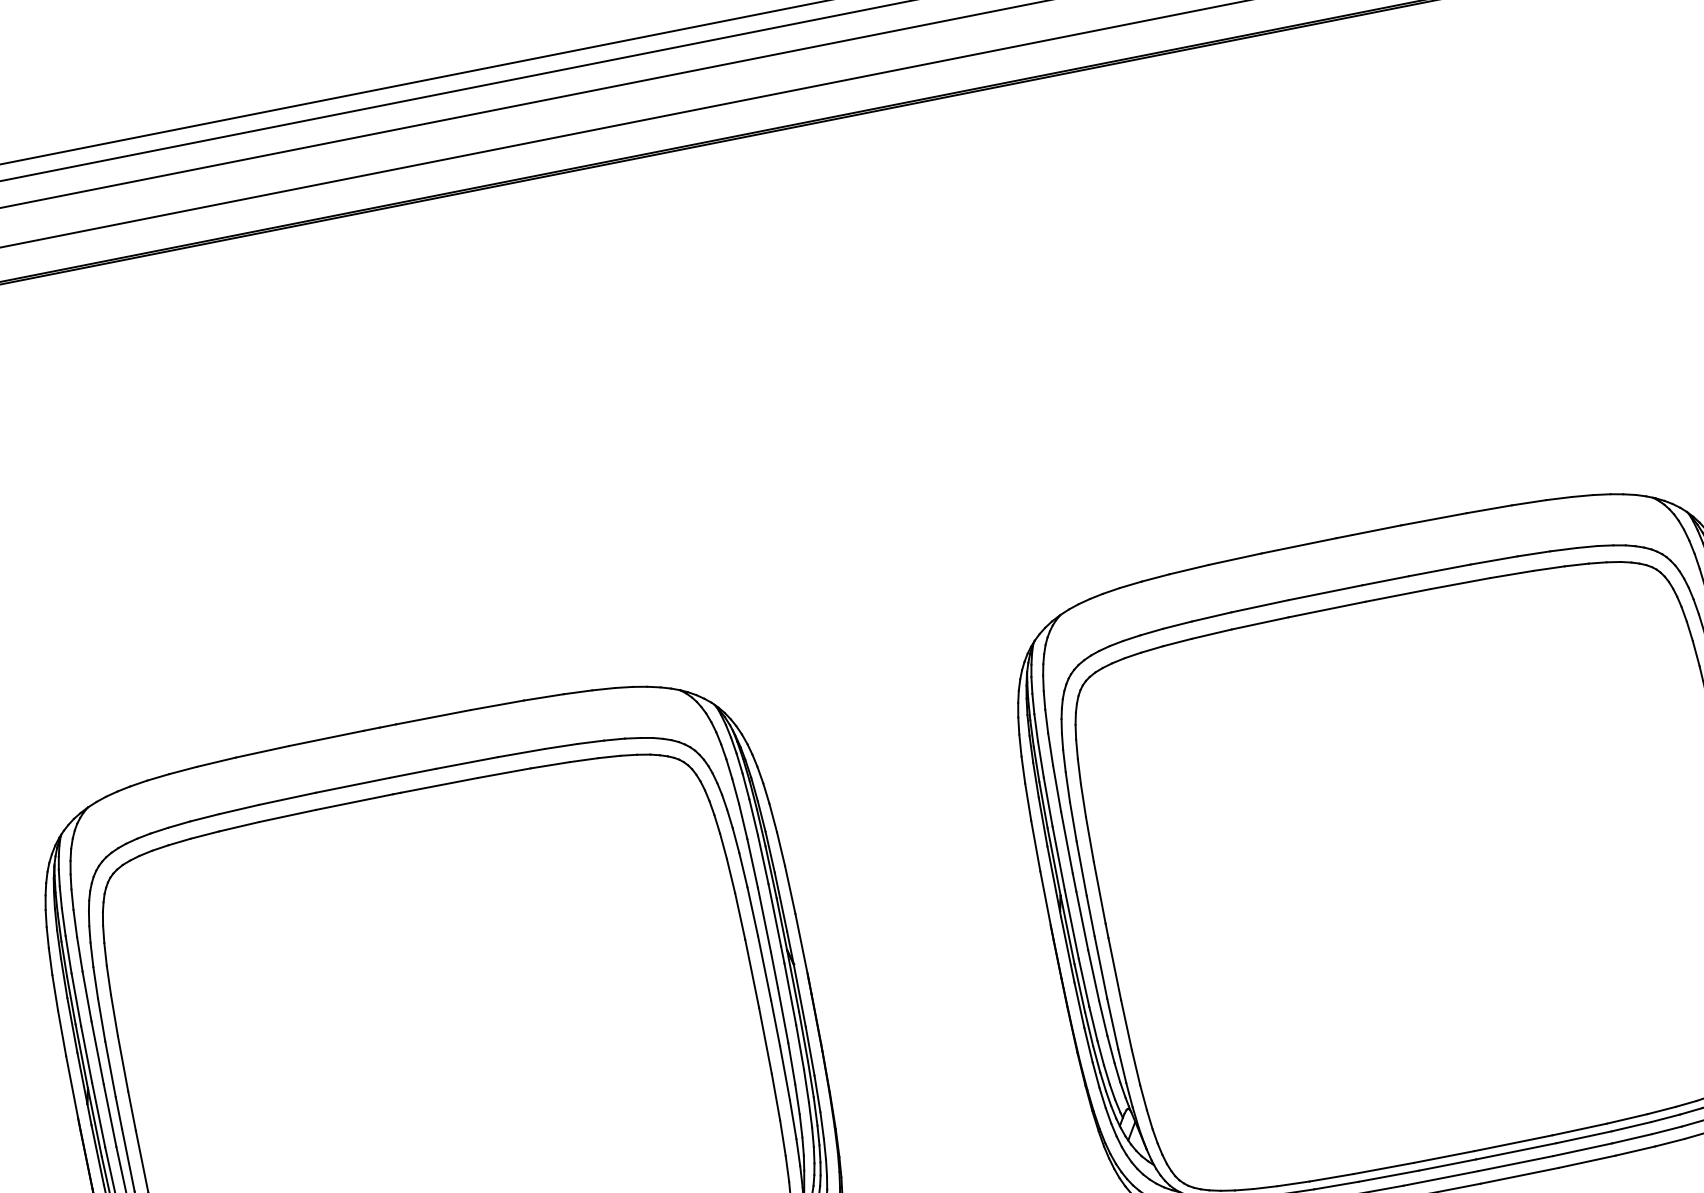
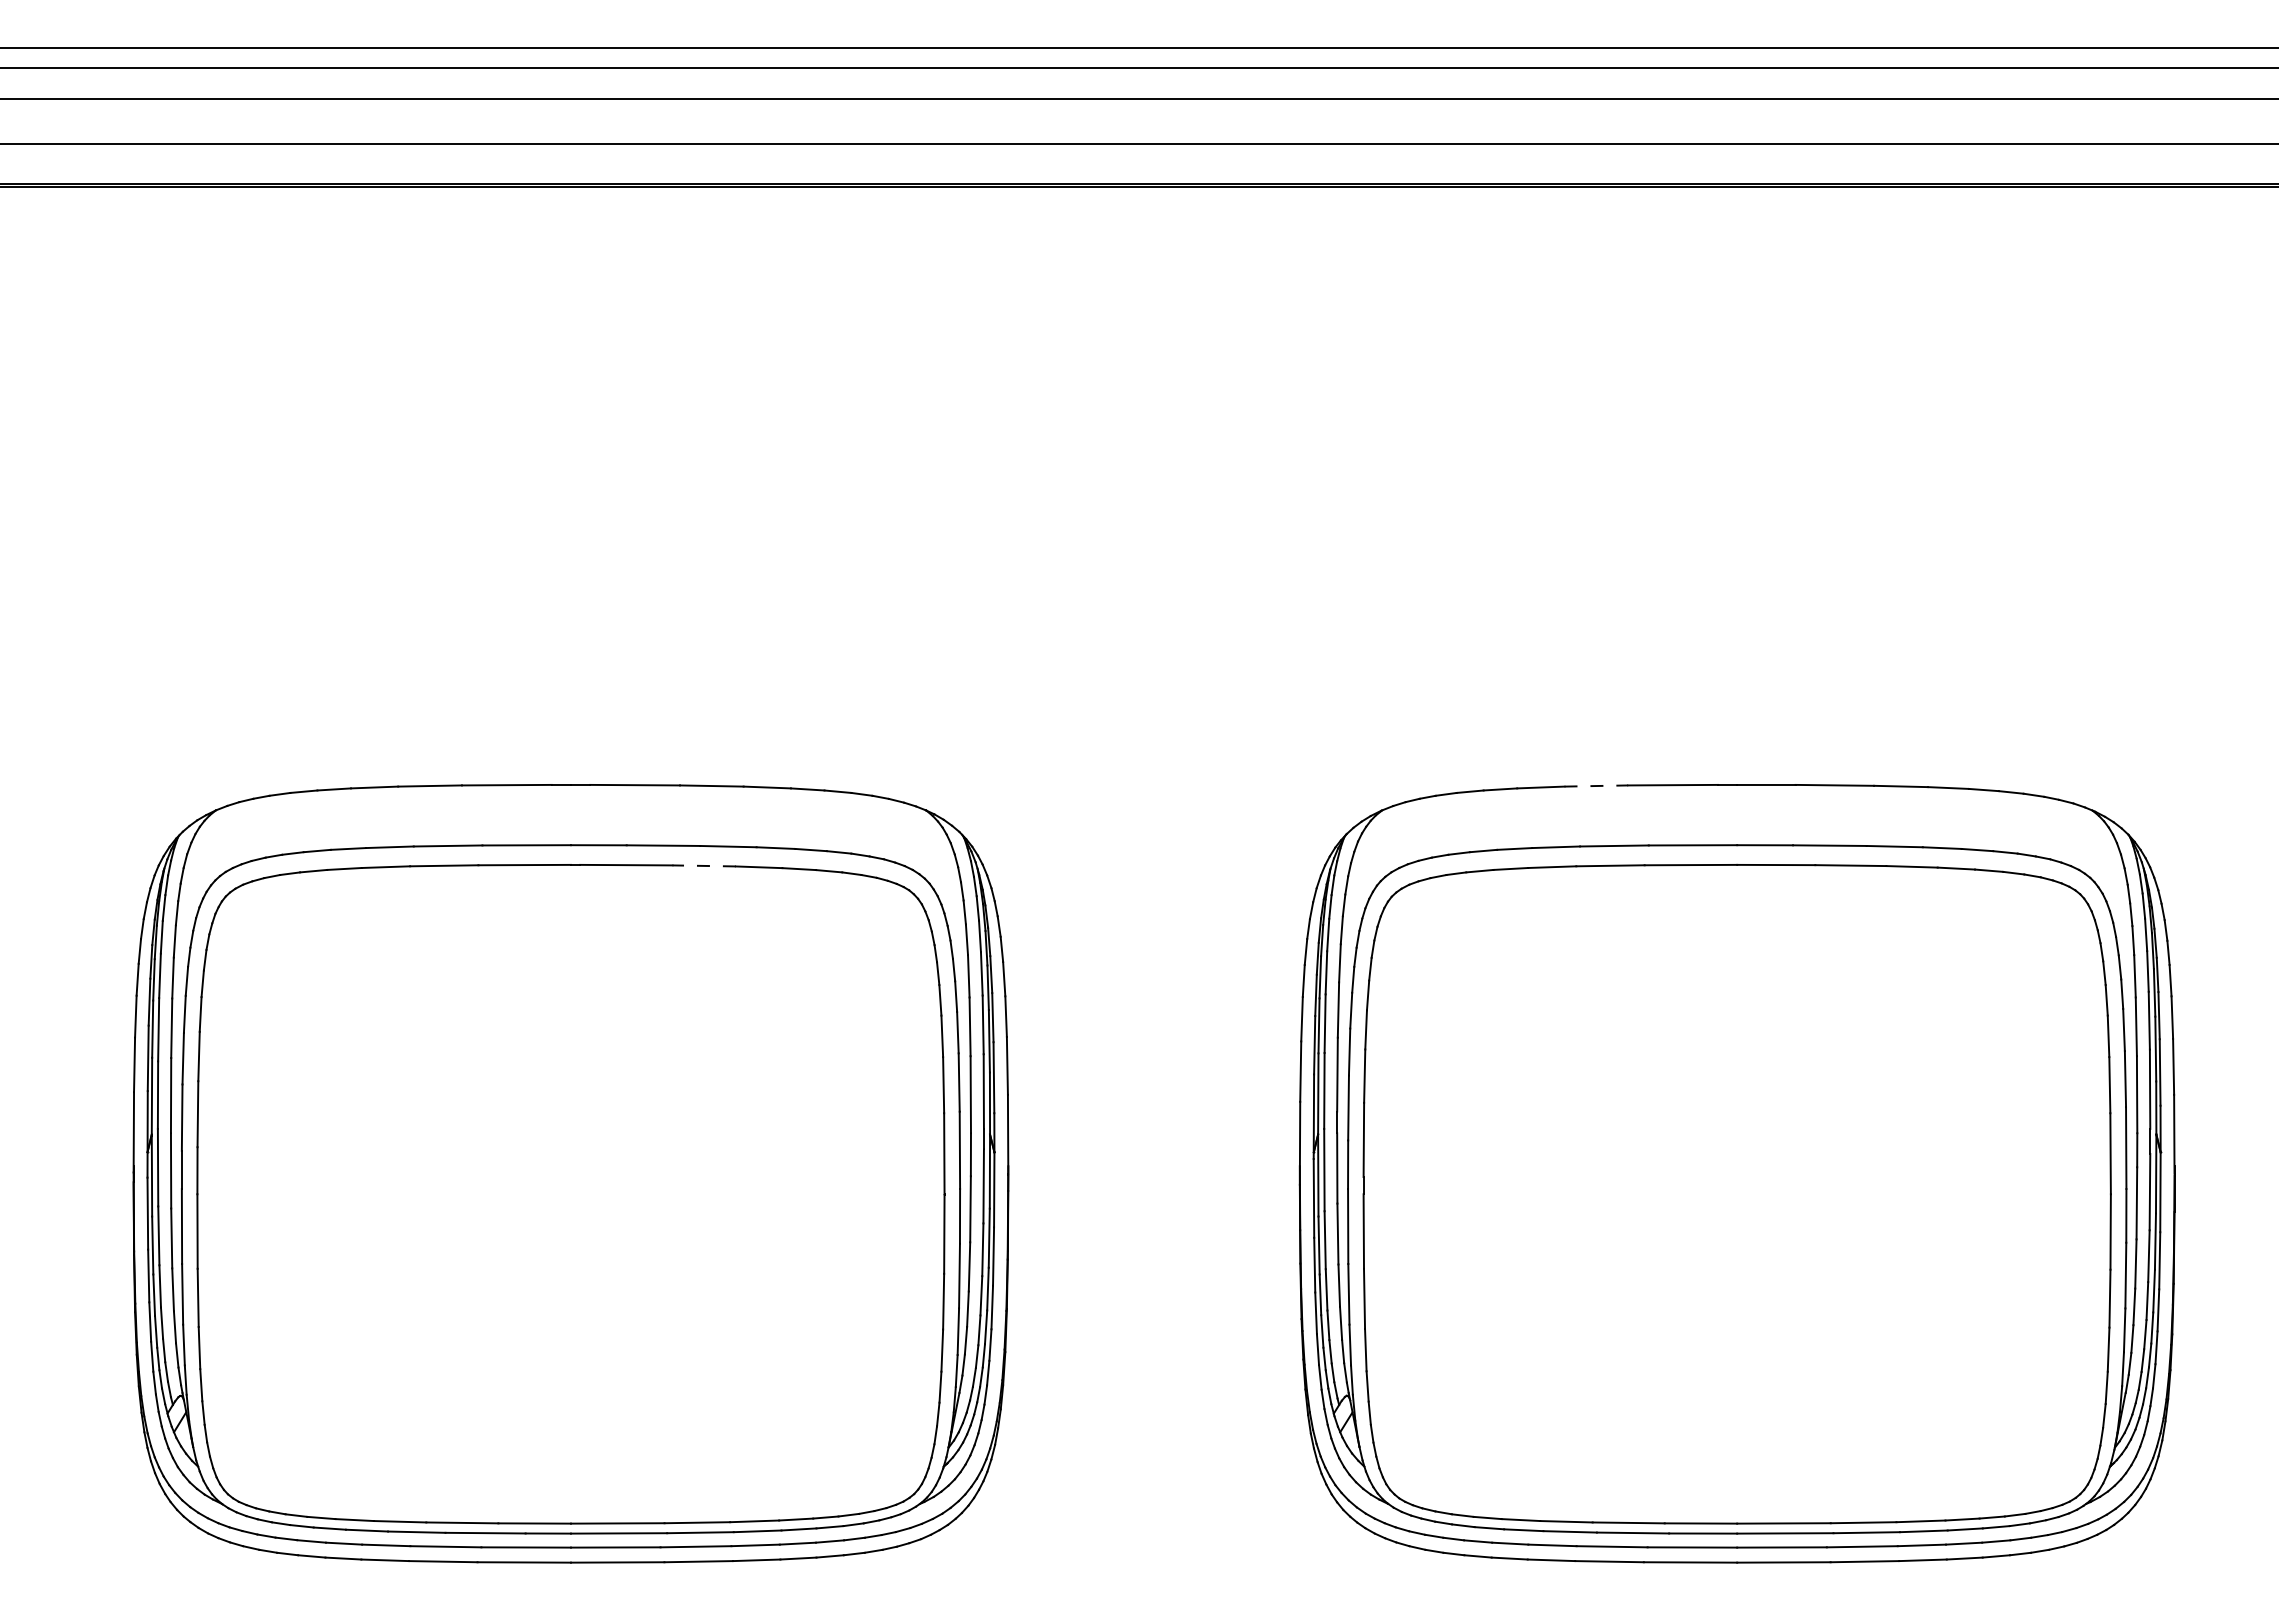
line: (1235, 559) -> (1596, 786), solid -> dashed
line: (504, 772) -> (704, 865), solid -> dashed

